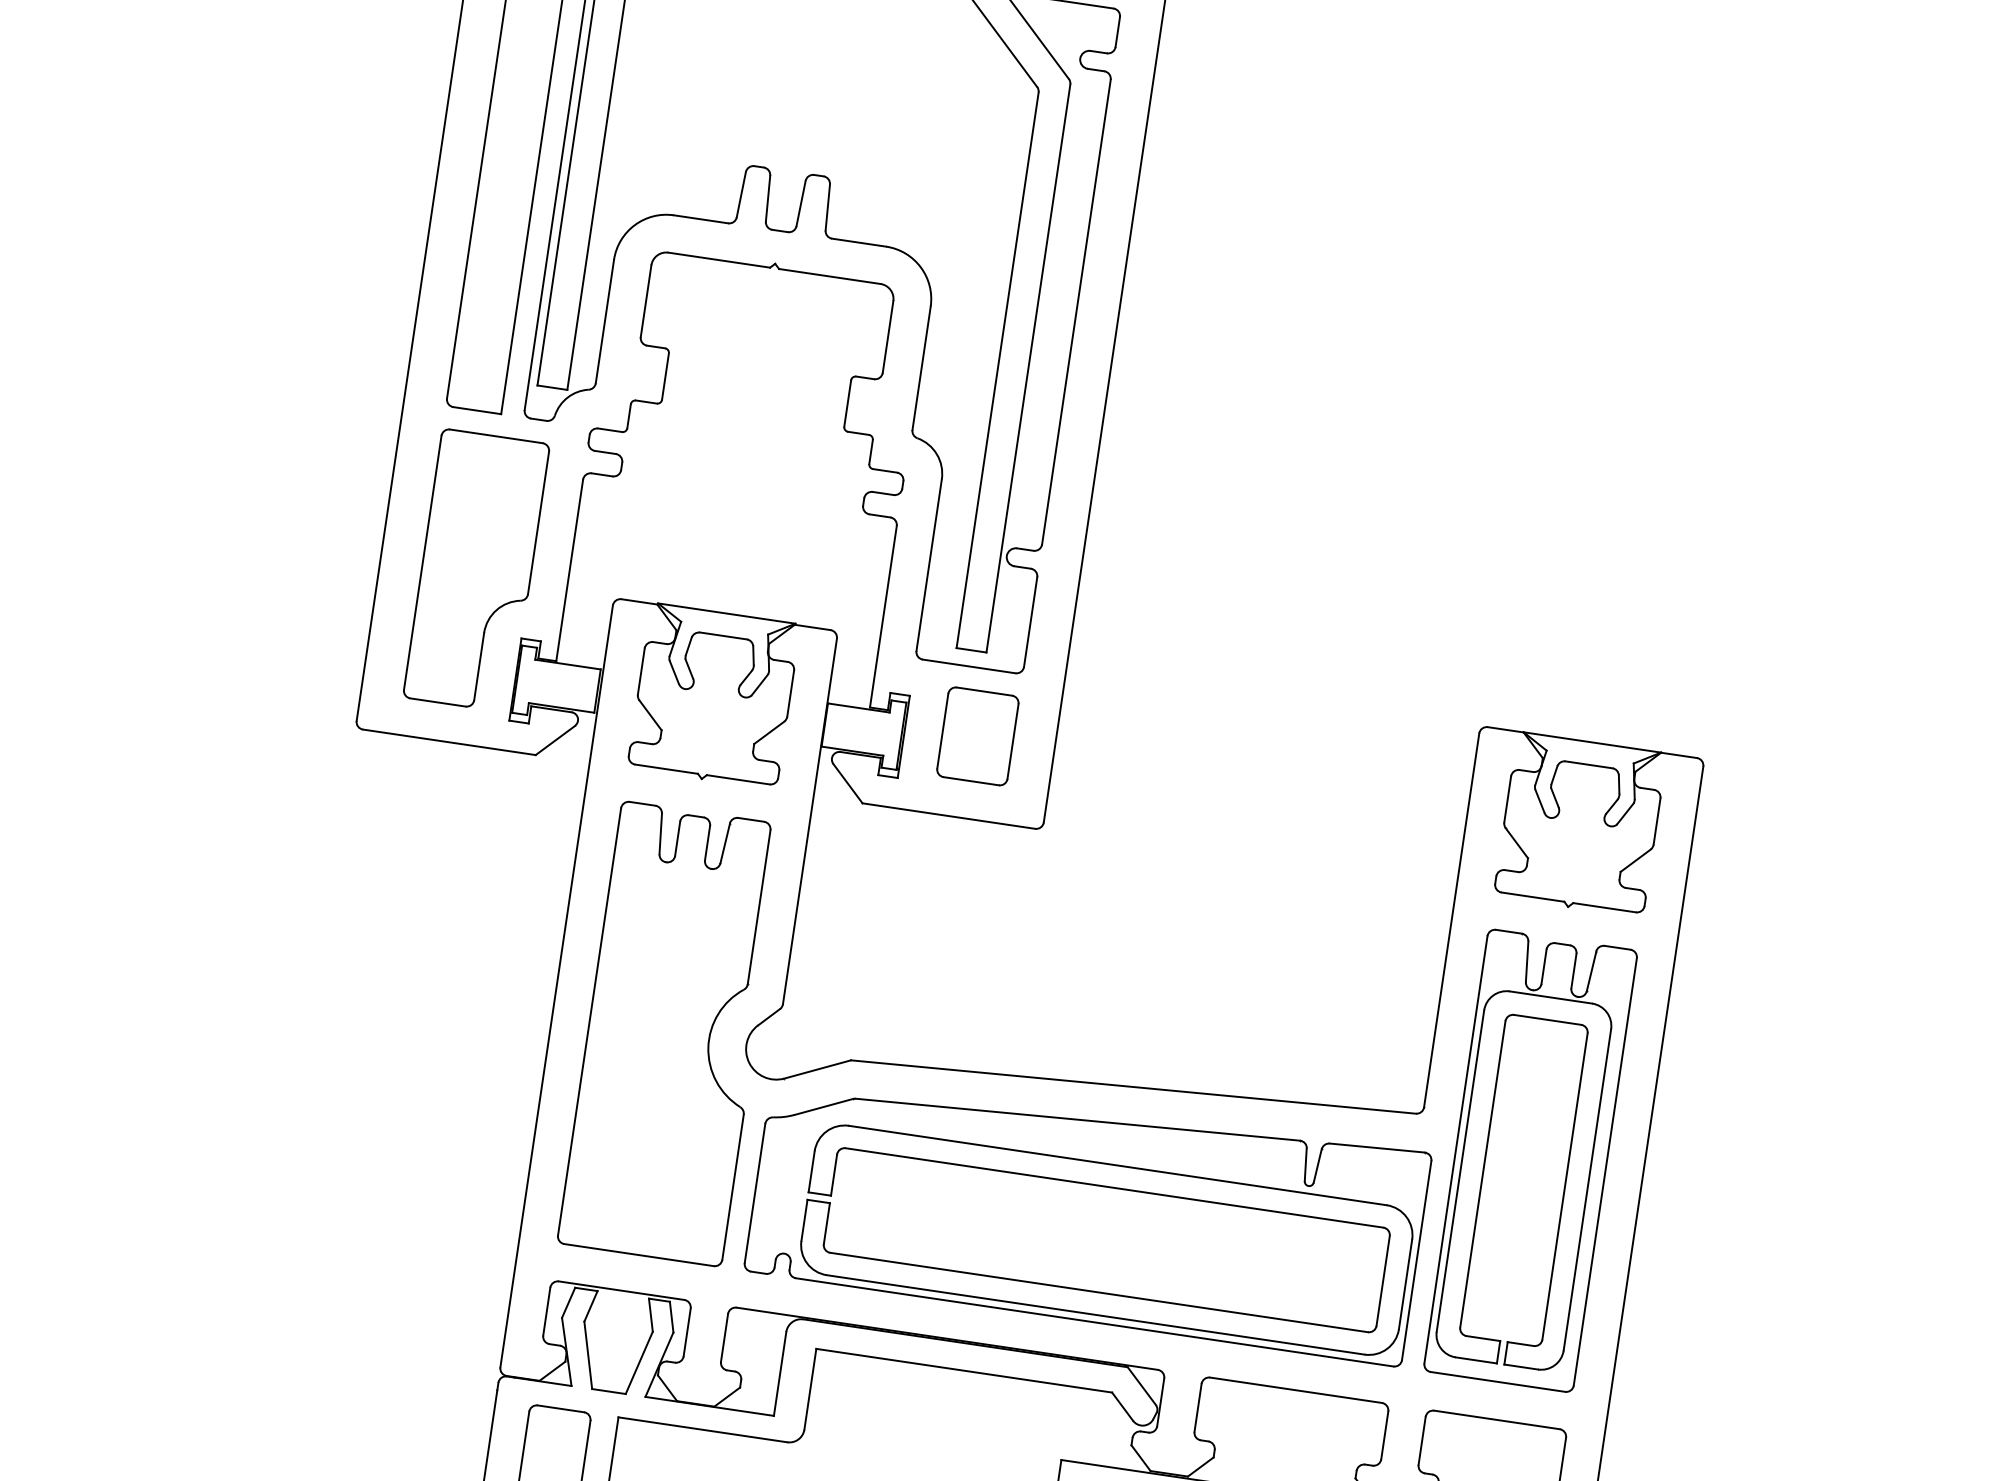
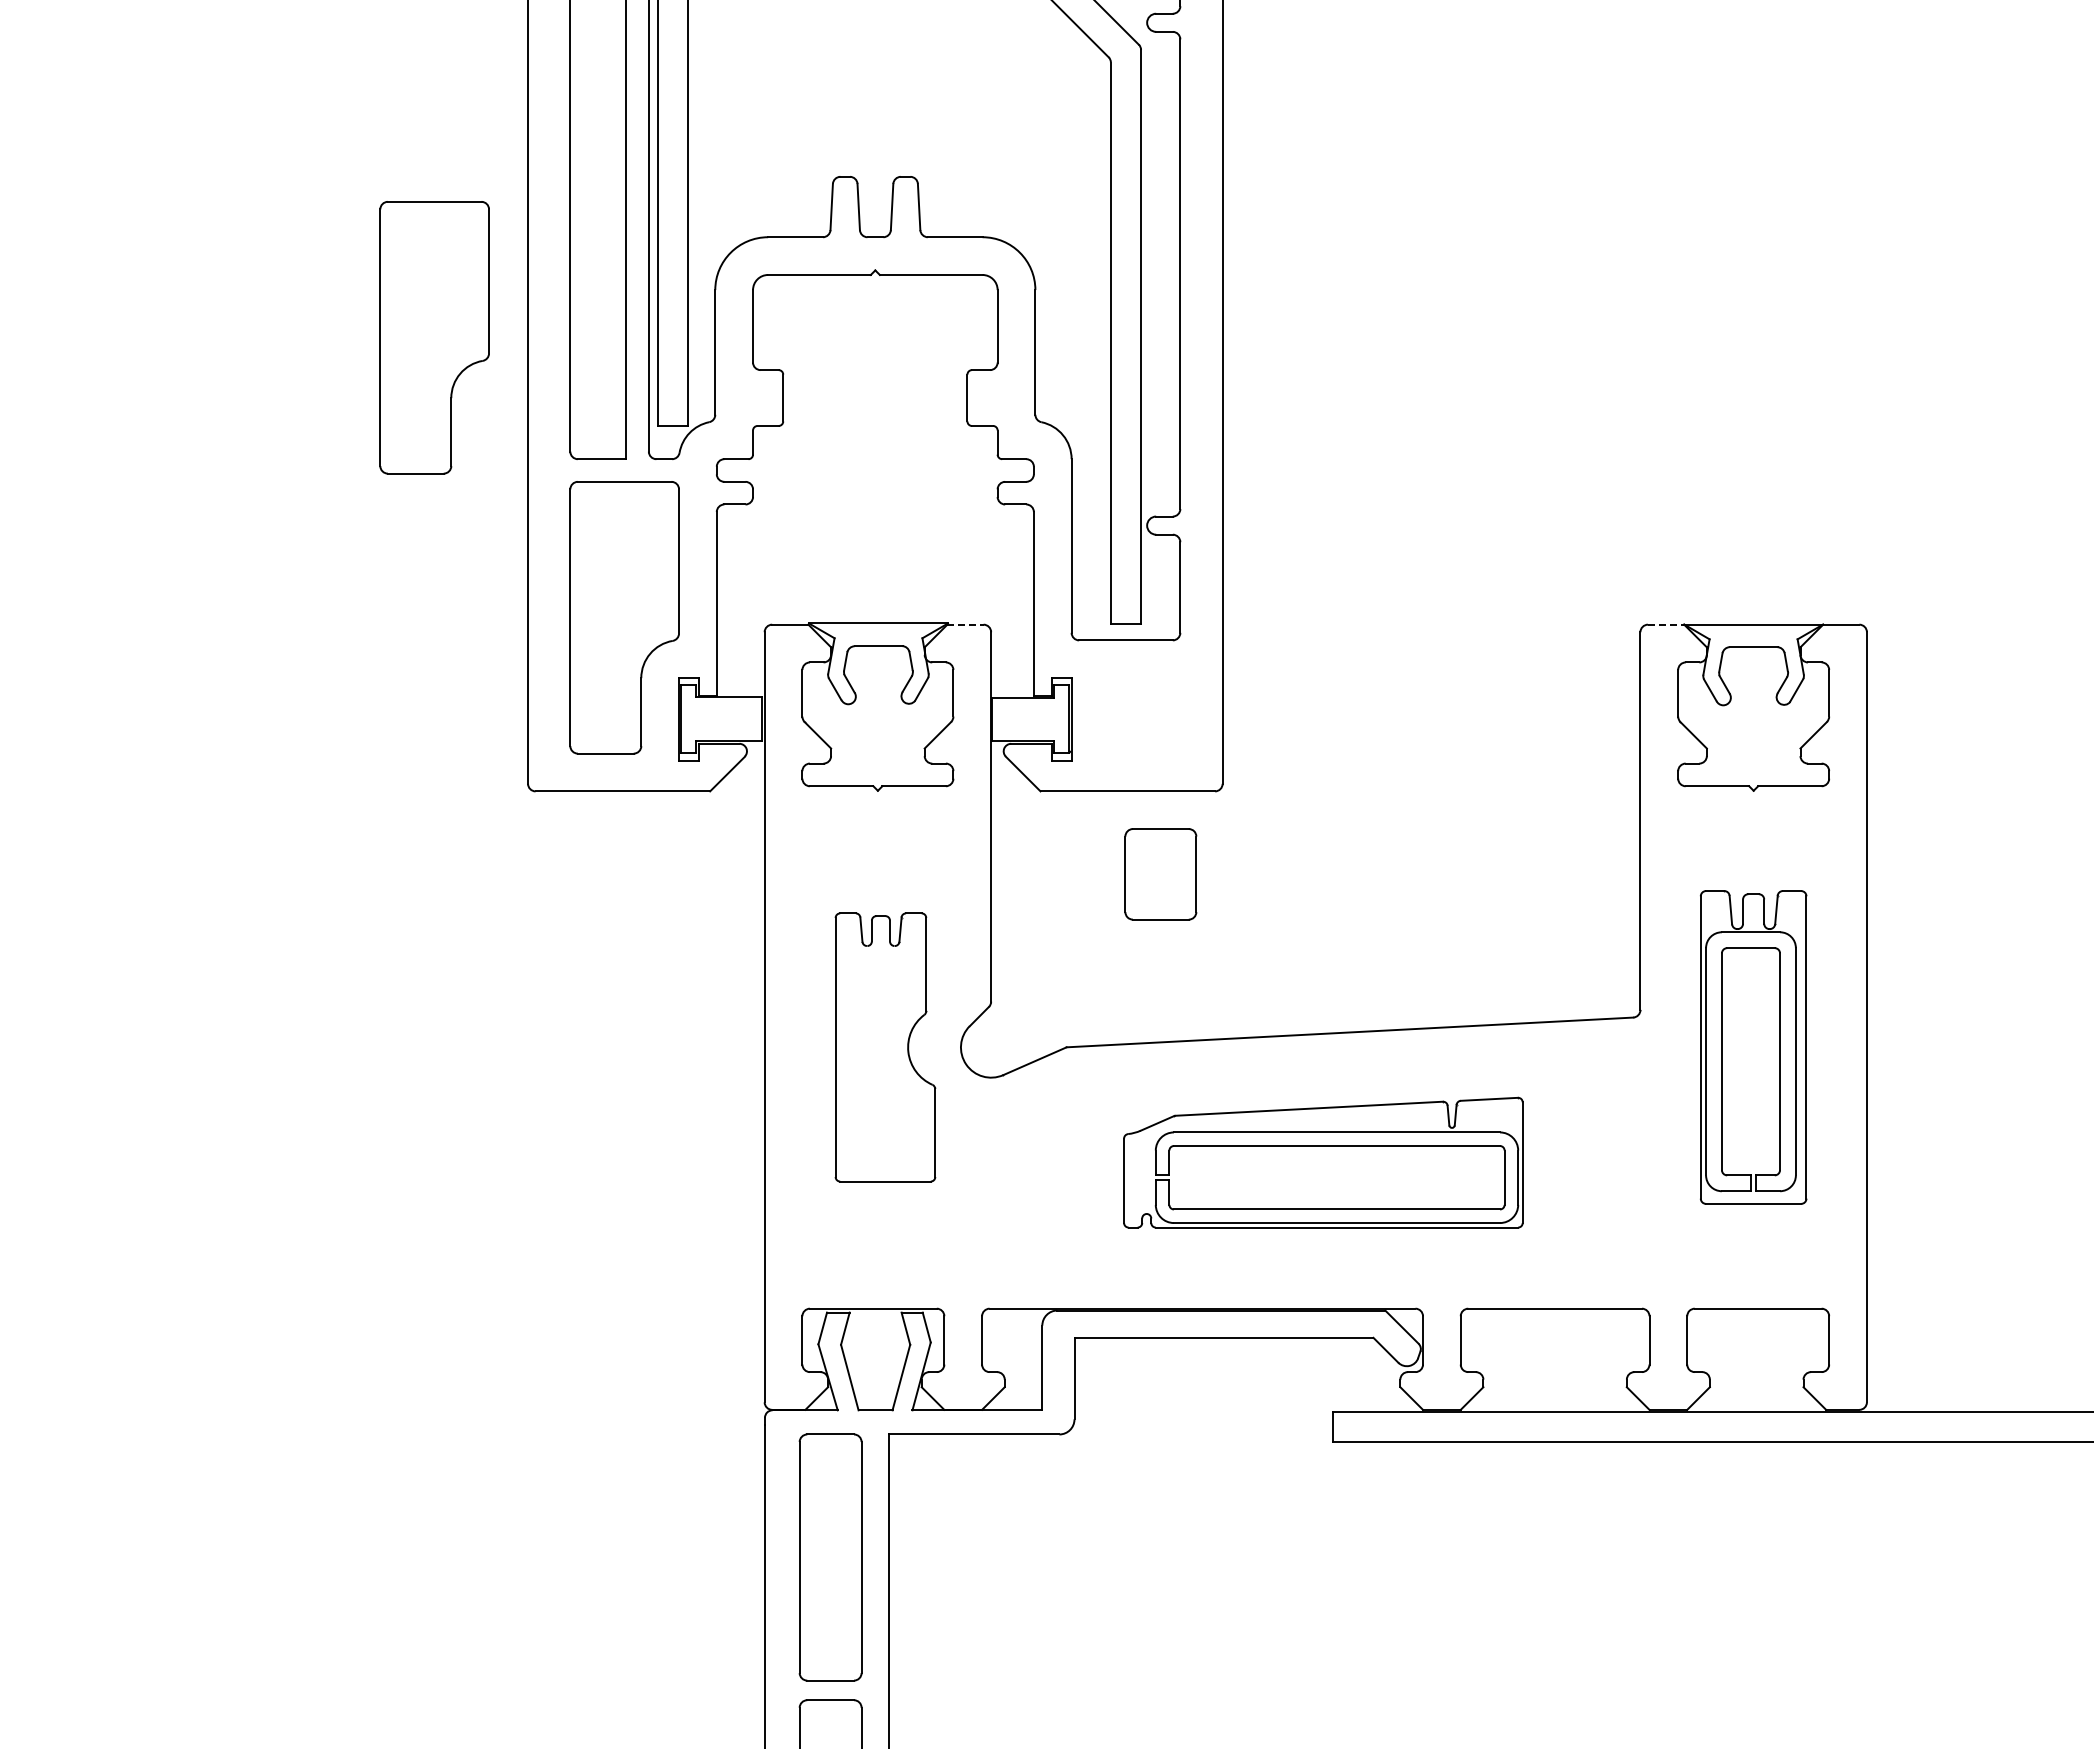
part: (329, 265) -> (434, 337), added
line: (812, 627) -> (965, 624), solid -> dashed
line: (1506, 729) -> (1666, 624), solid -> dashed
part: (977, 736) -> (1160, 874), moved
part: (671, 1034) -> (885, 1047), size x0.6
part: (1530, 1160) -> (1753, 1047), size x0.7
part: (1088, 1211) -> (1323, 1162), size x0.6

